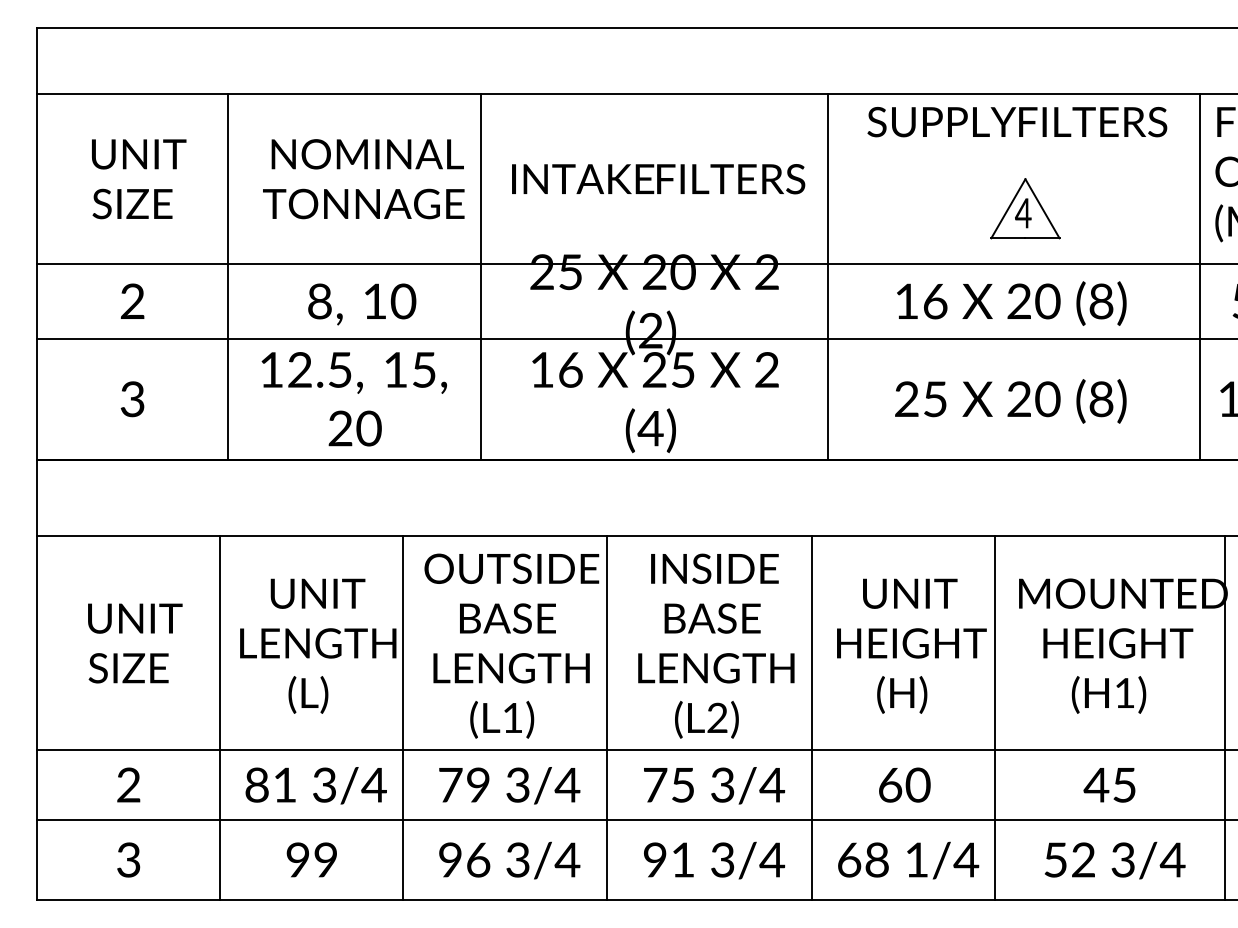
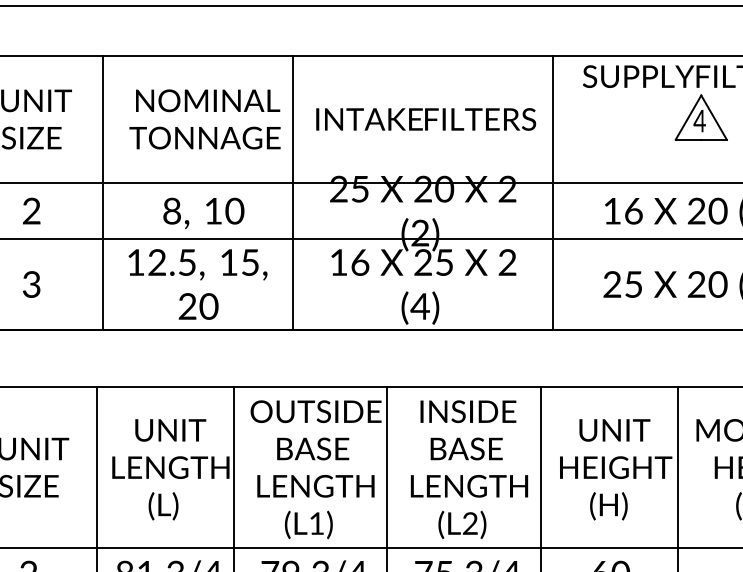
part: (1025, 208) -> (701, 117), moved

